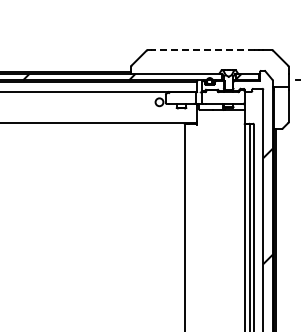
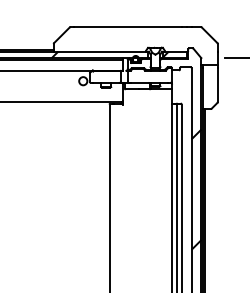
line: (202, 50) -> (128, 27), dashed -> solid

